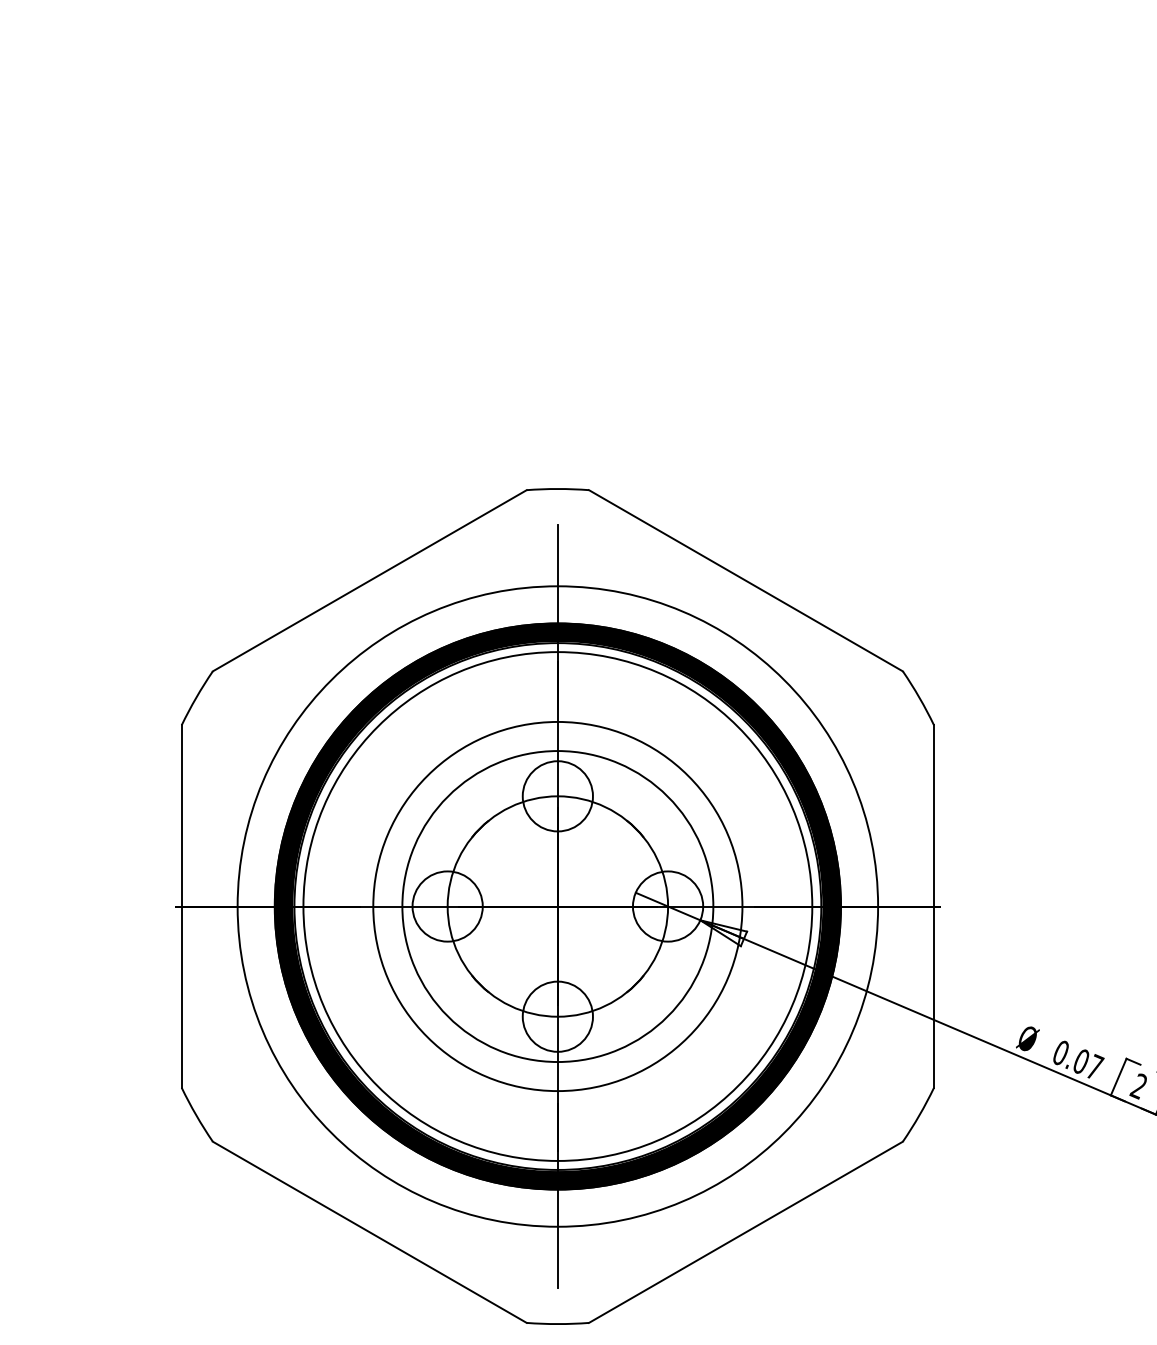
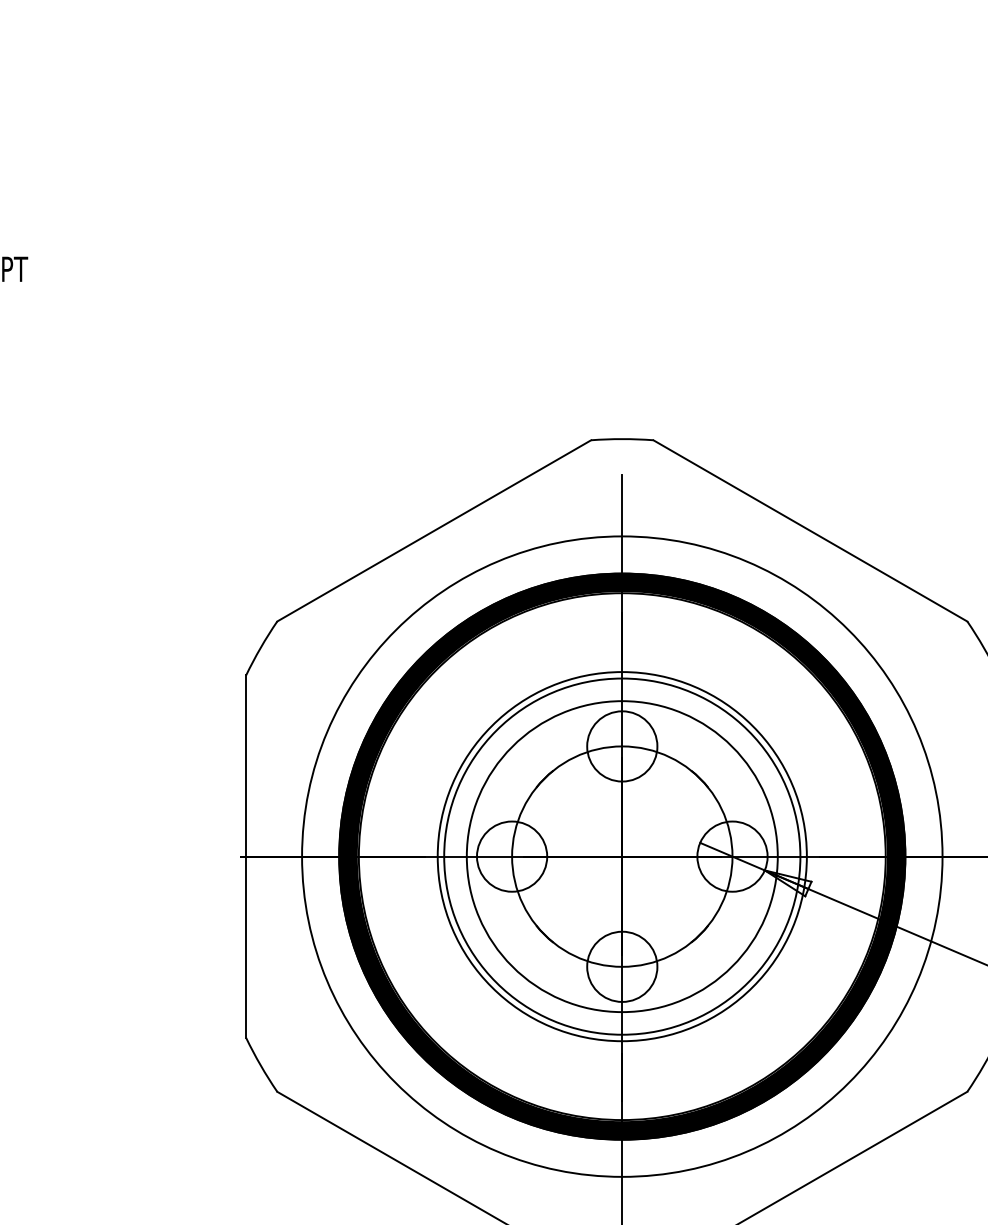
circle: (557, 906) -> (621, 856), size x0.7

